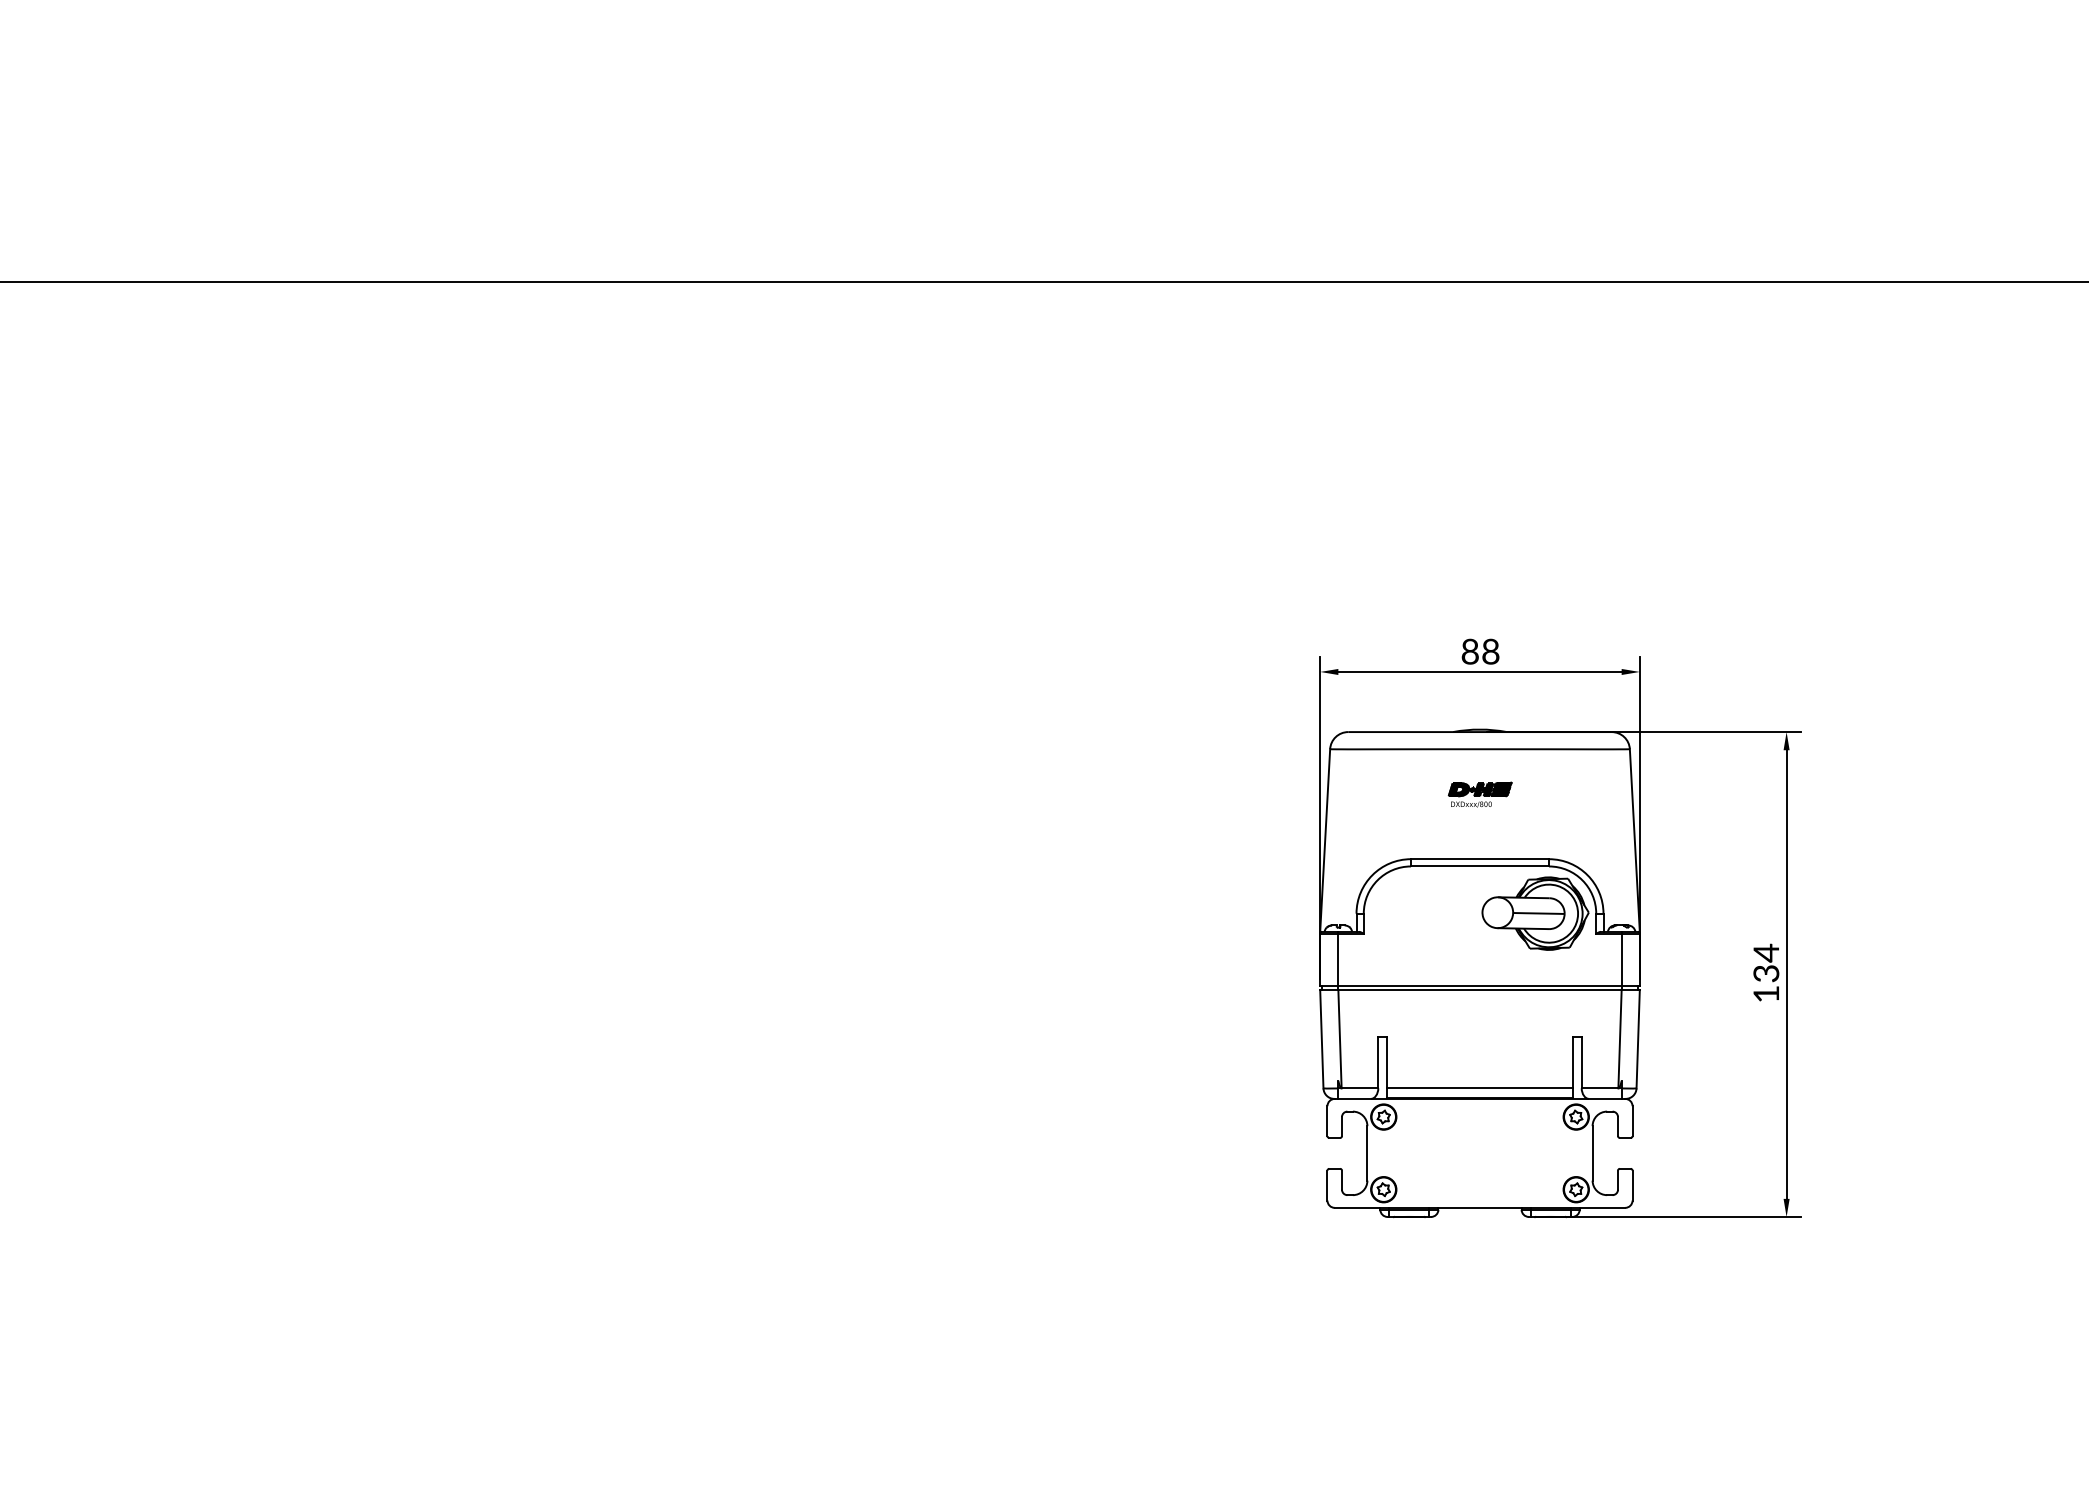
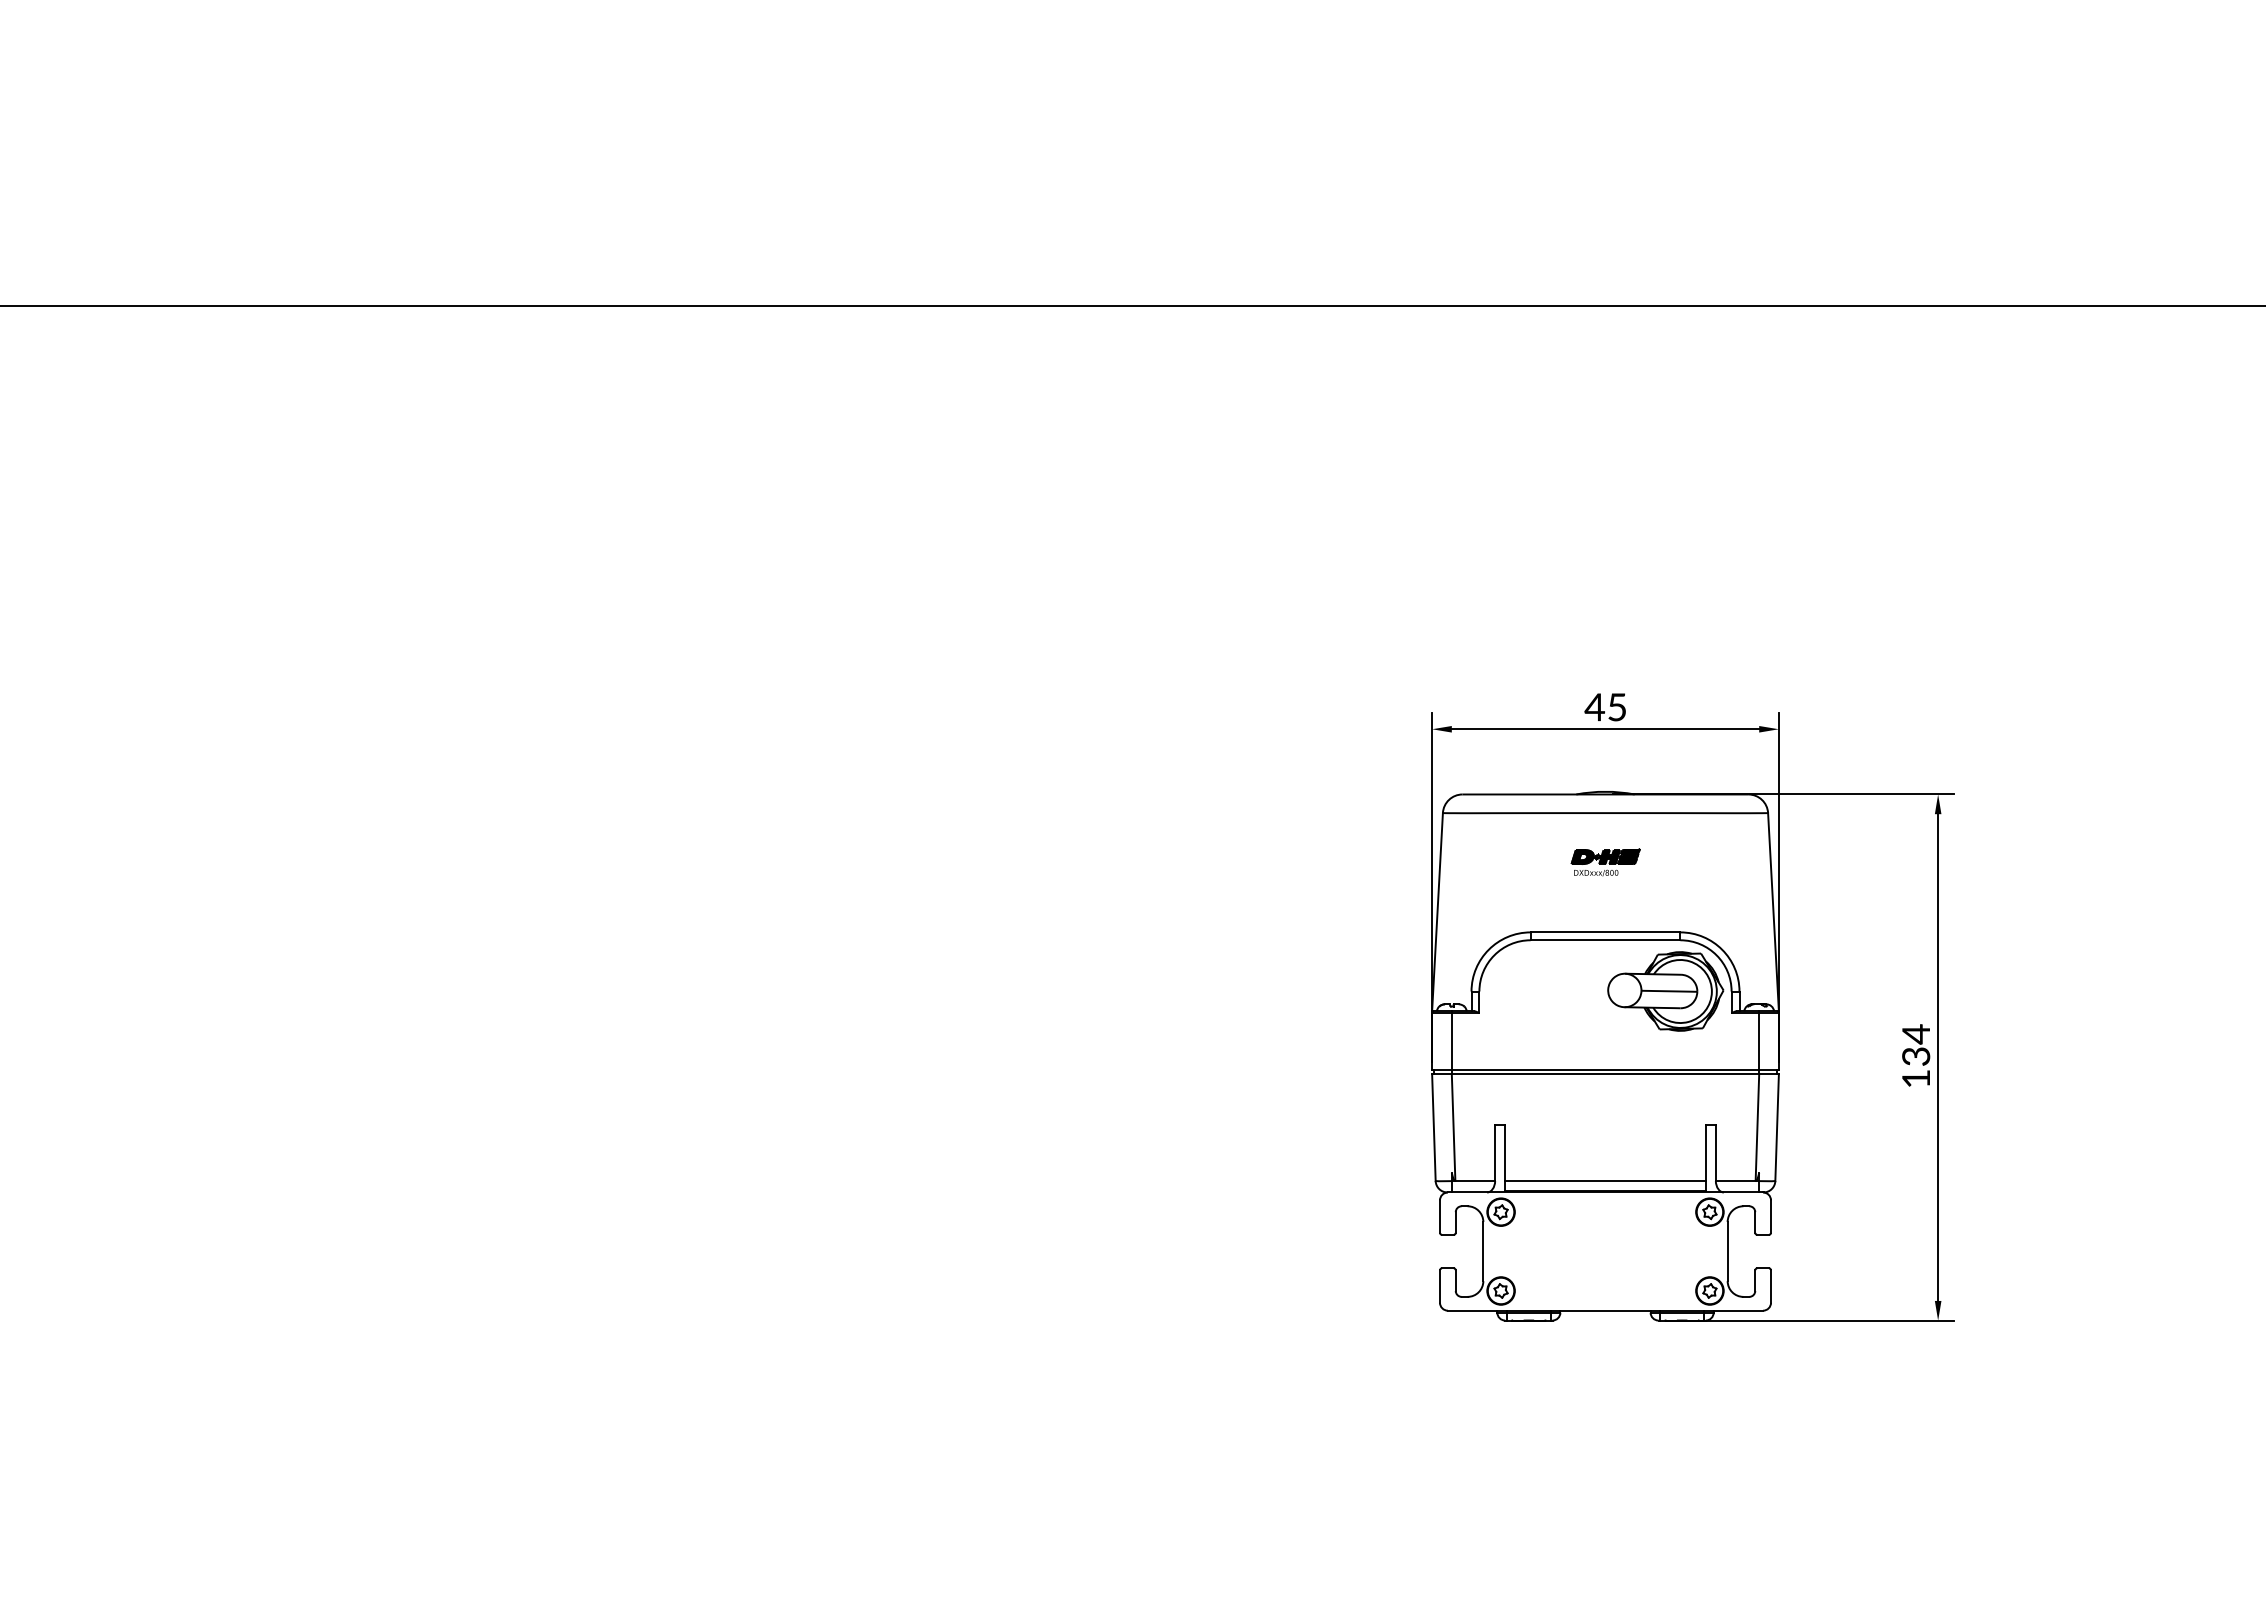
text: (1480, 651) -> (1605, 707), 88 -> 45

